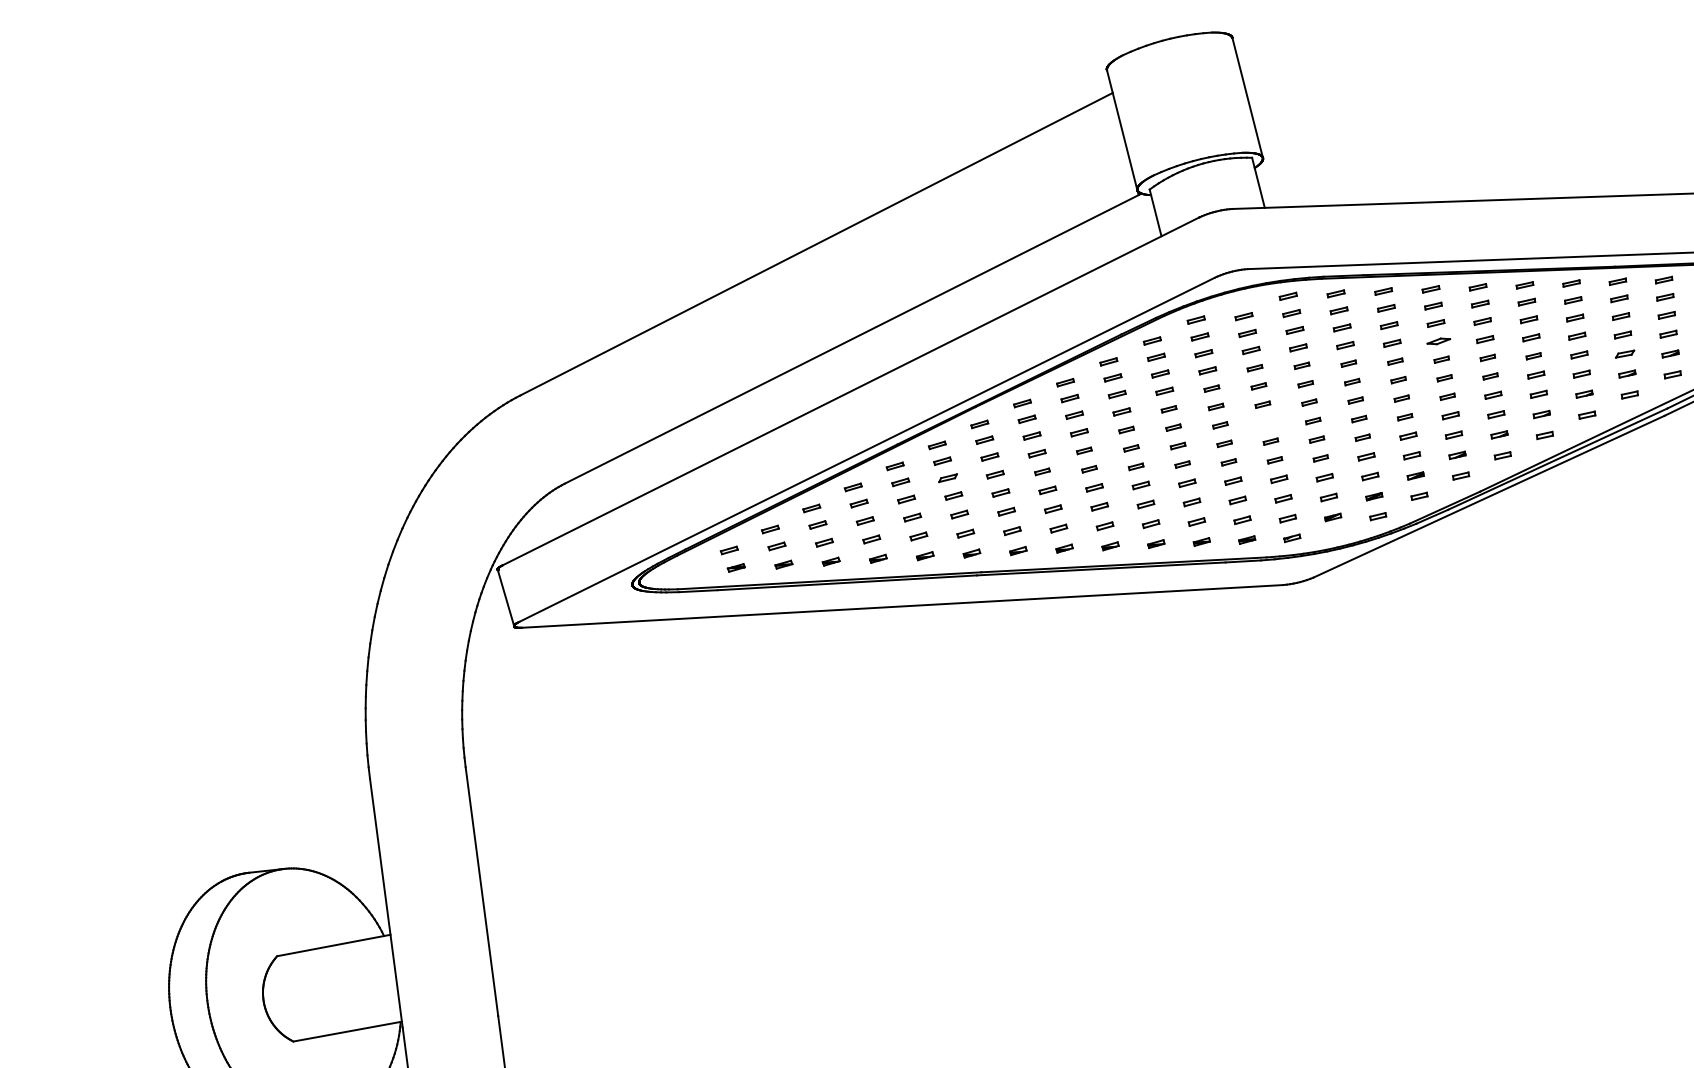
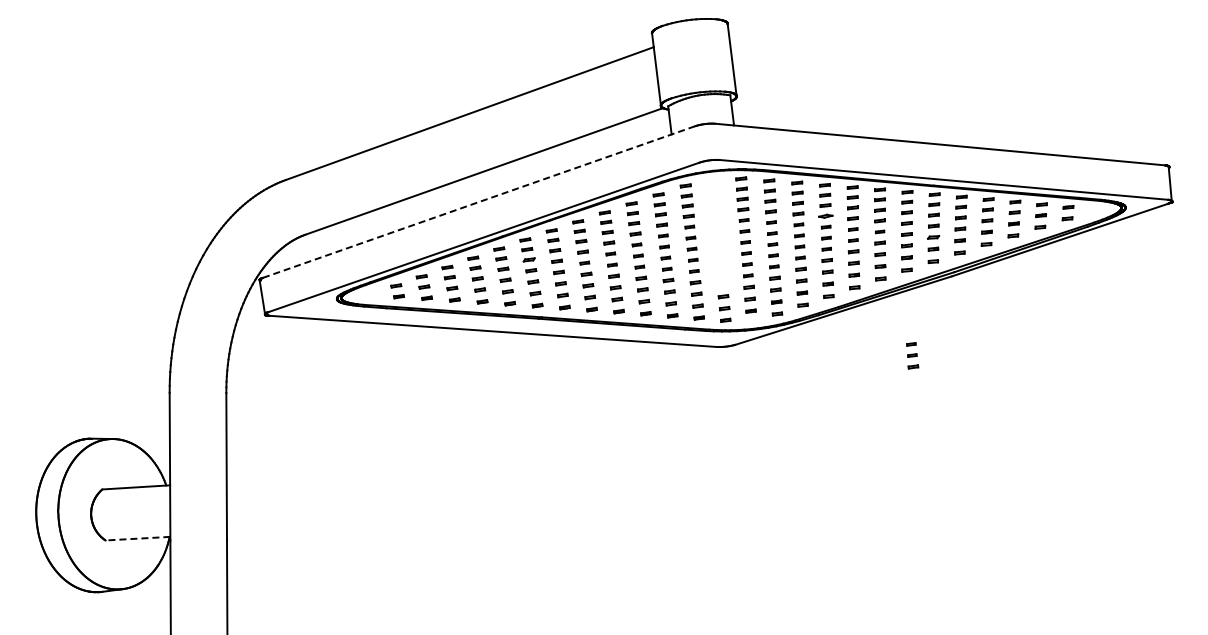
part: (1252, 360) -> (715, 213), removed
line: (850, 392) -> (478, 202), solid -> dashed
part: (1275, 460) -> (912, 355), moved
line: (346, 1031) -> (137, 538), solid -> dashed

